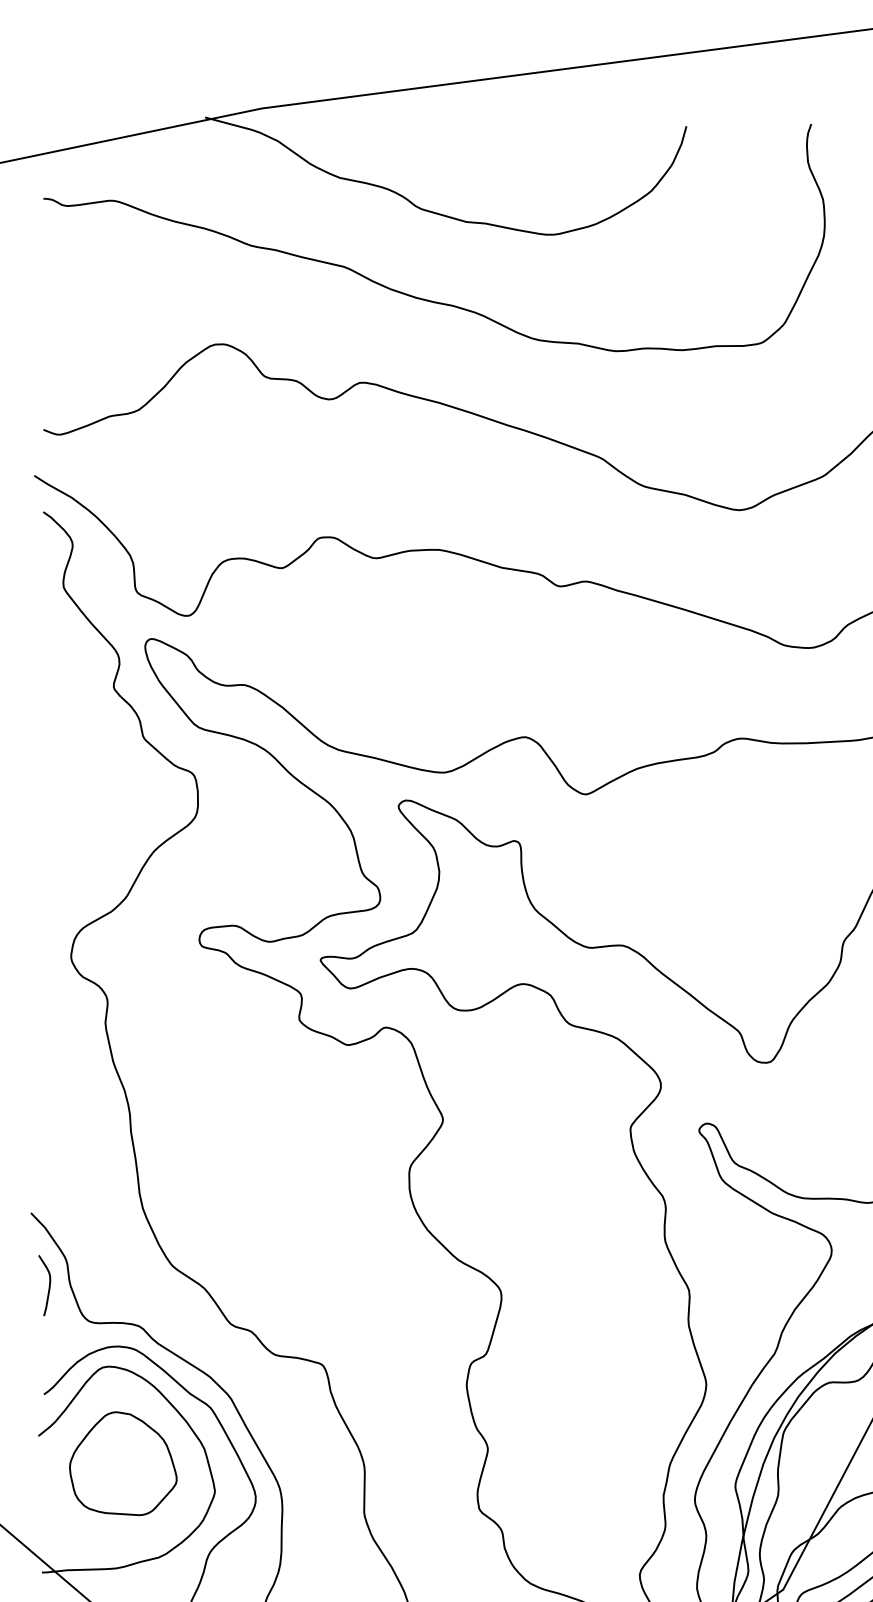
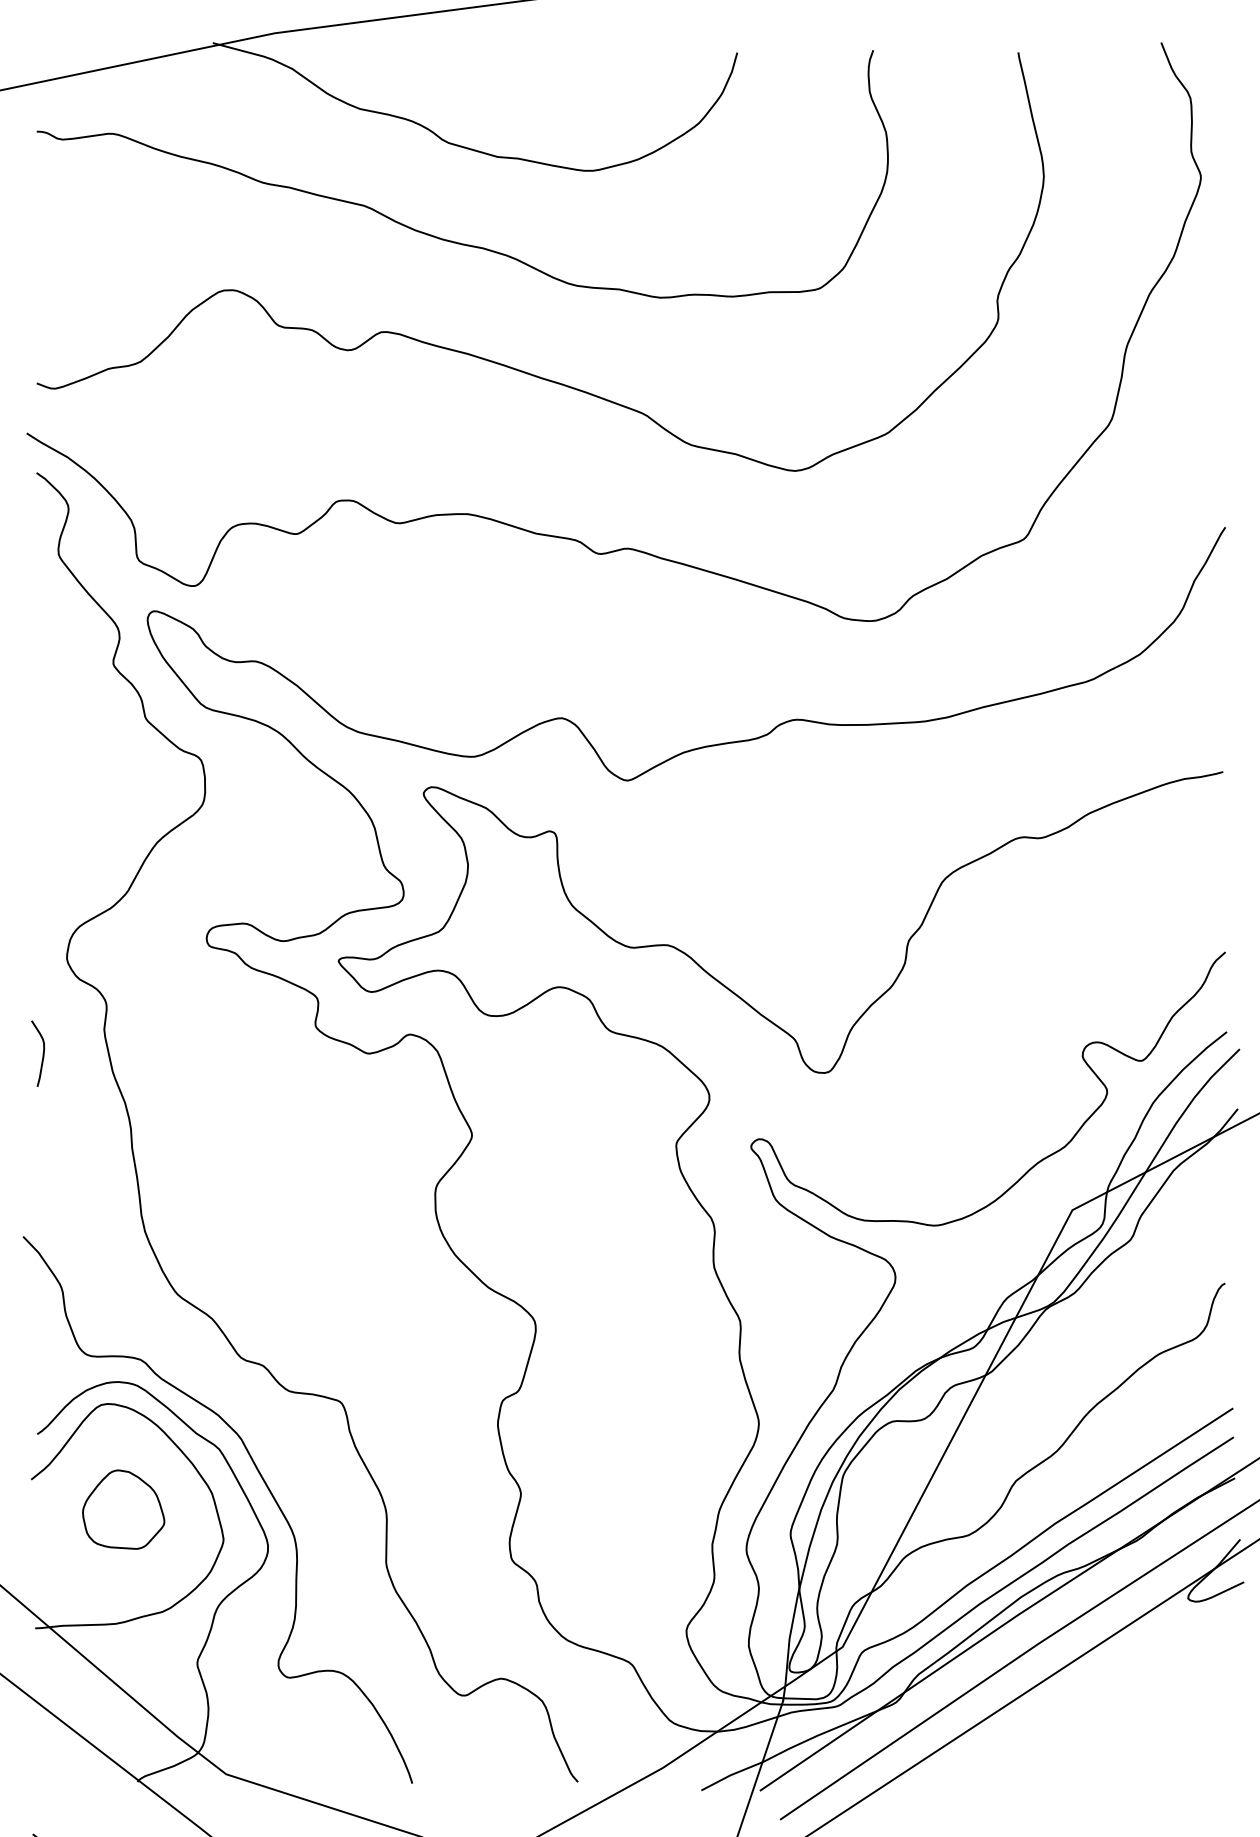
curve: (48, 1285) -> (42, 1053), moved
part: (123, 1463) -> (123, 1509), size x0.7

